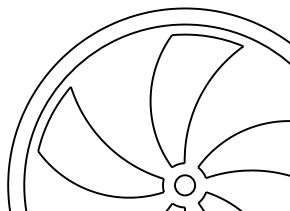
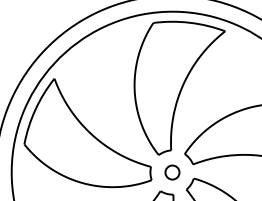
circle: (184, 185) -> (171, 172), size x0.7

